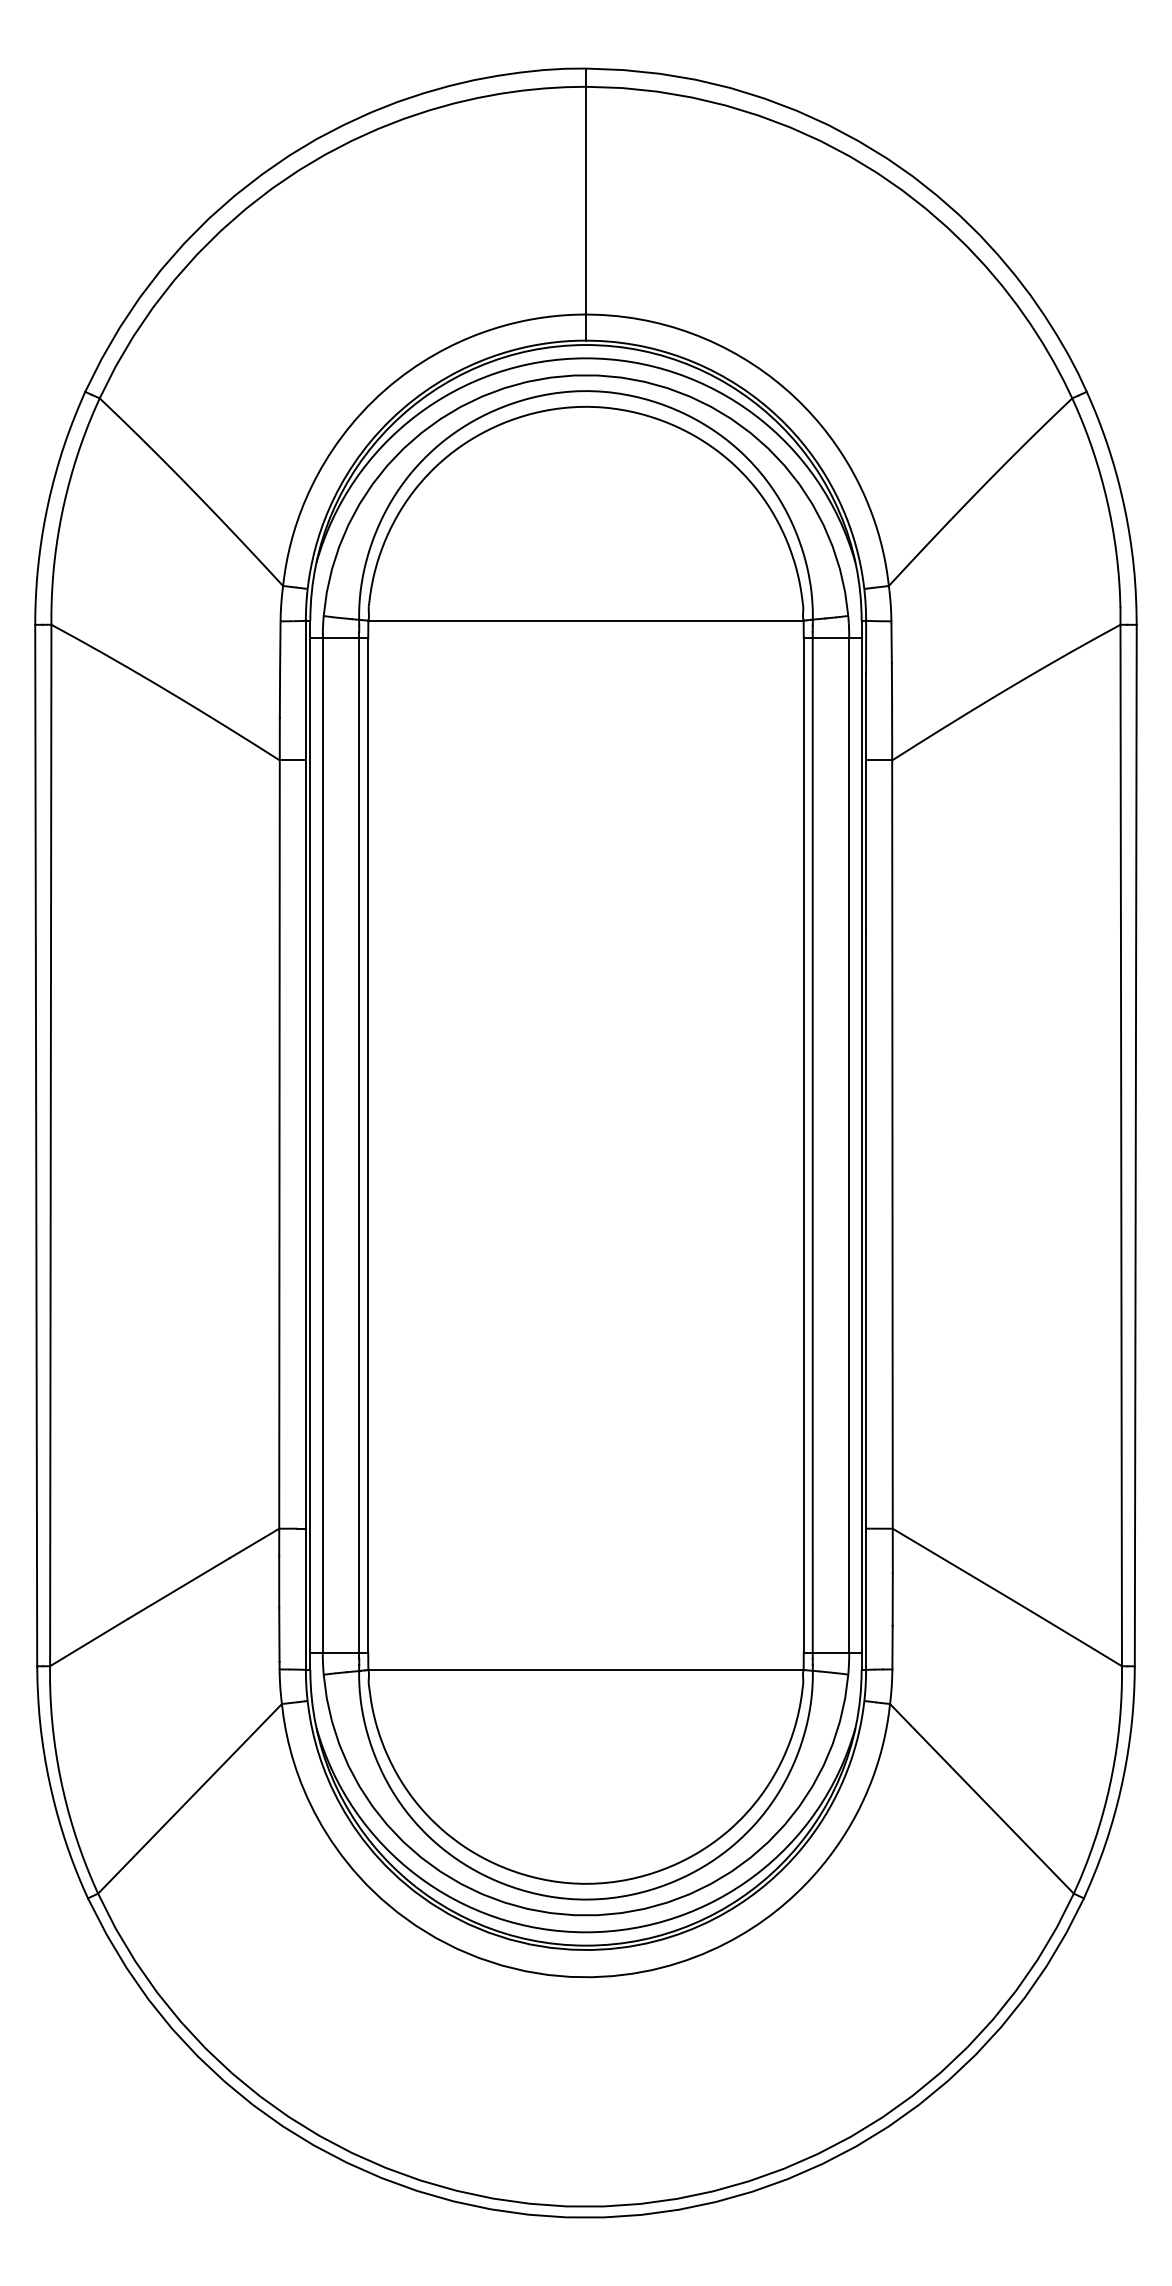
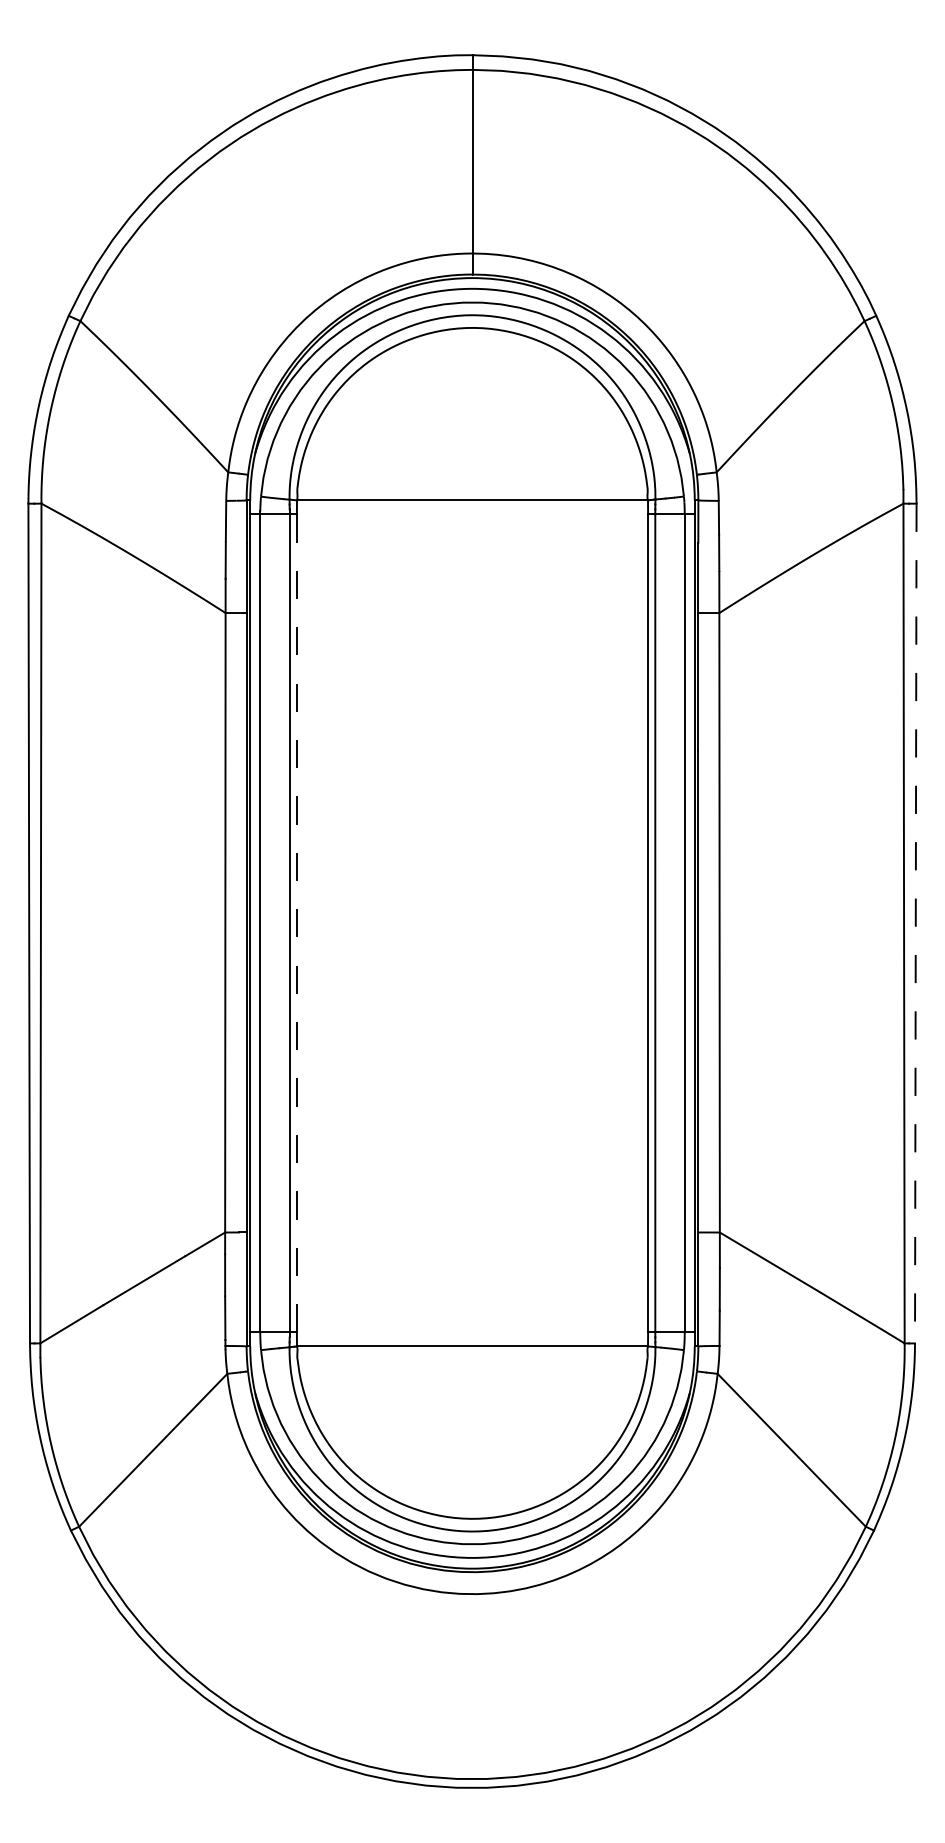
line: (368, 1145) -> (297, 923), solid -> dashed
line: (1135, 1145) -> (915, 923), solid -> dashed

